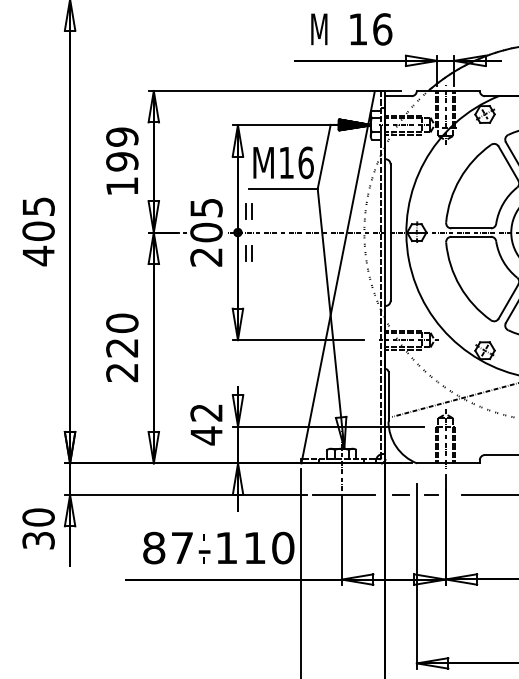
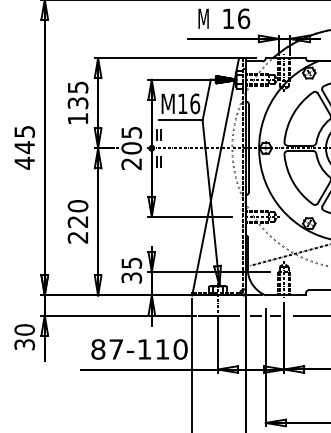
text: (121, 149) -> (77, 95), 199 -> 135
text: (38, 231) -> (24, 147), 405 -> 445
text: (206, 424) -> (131, 270), 42 -> 35

